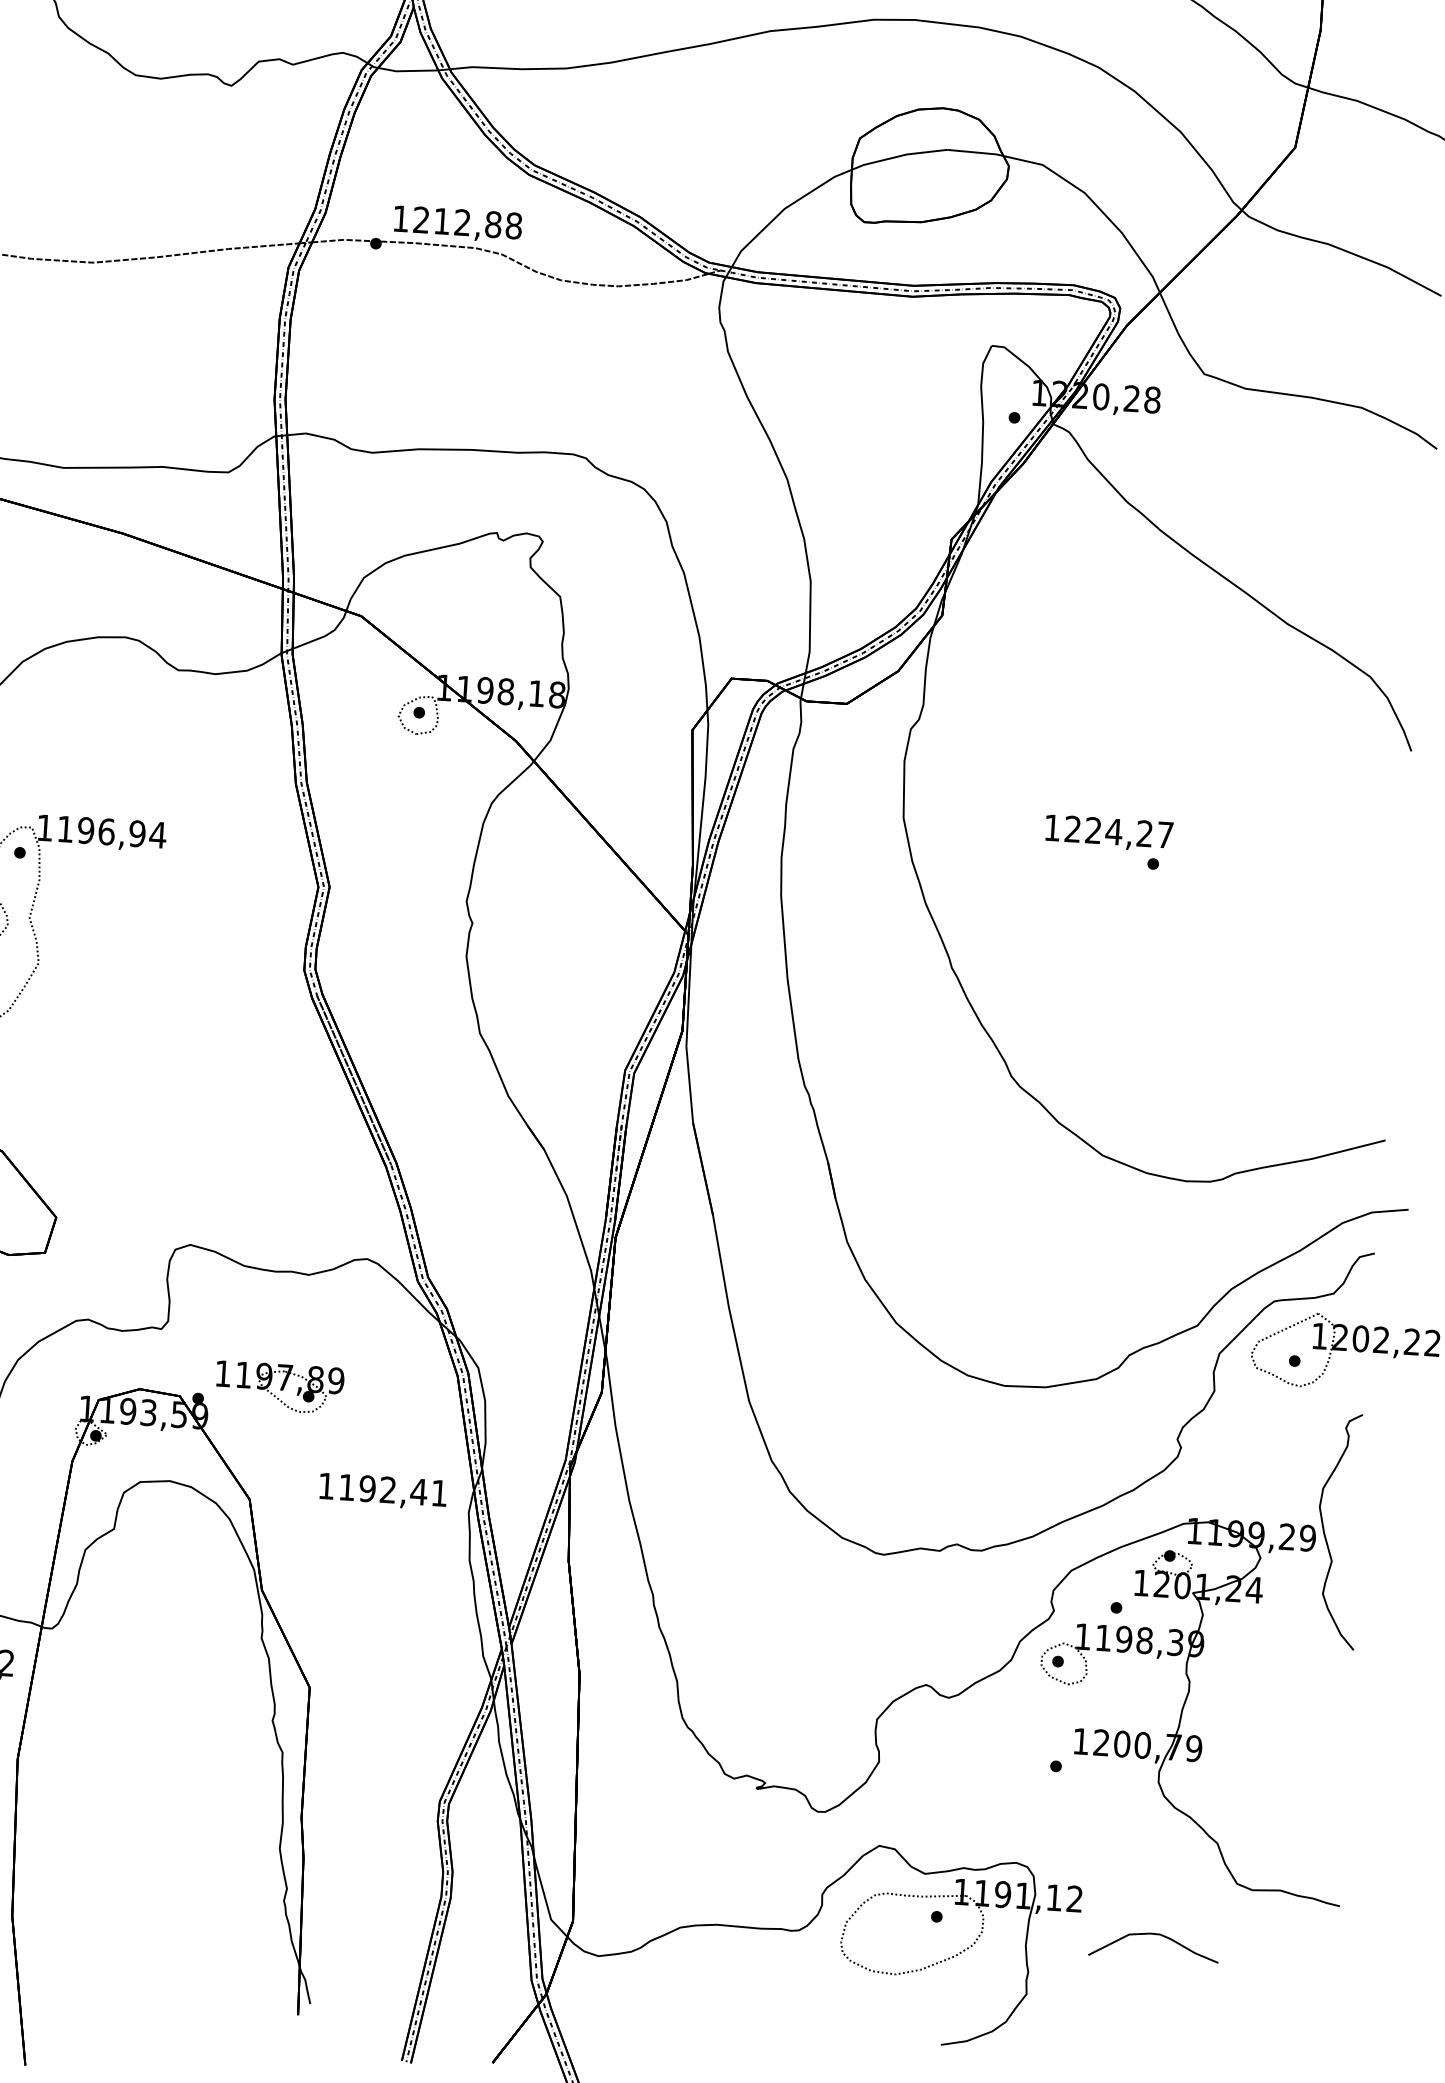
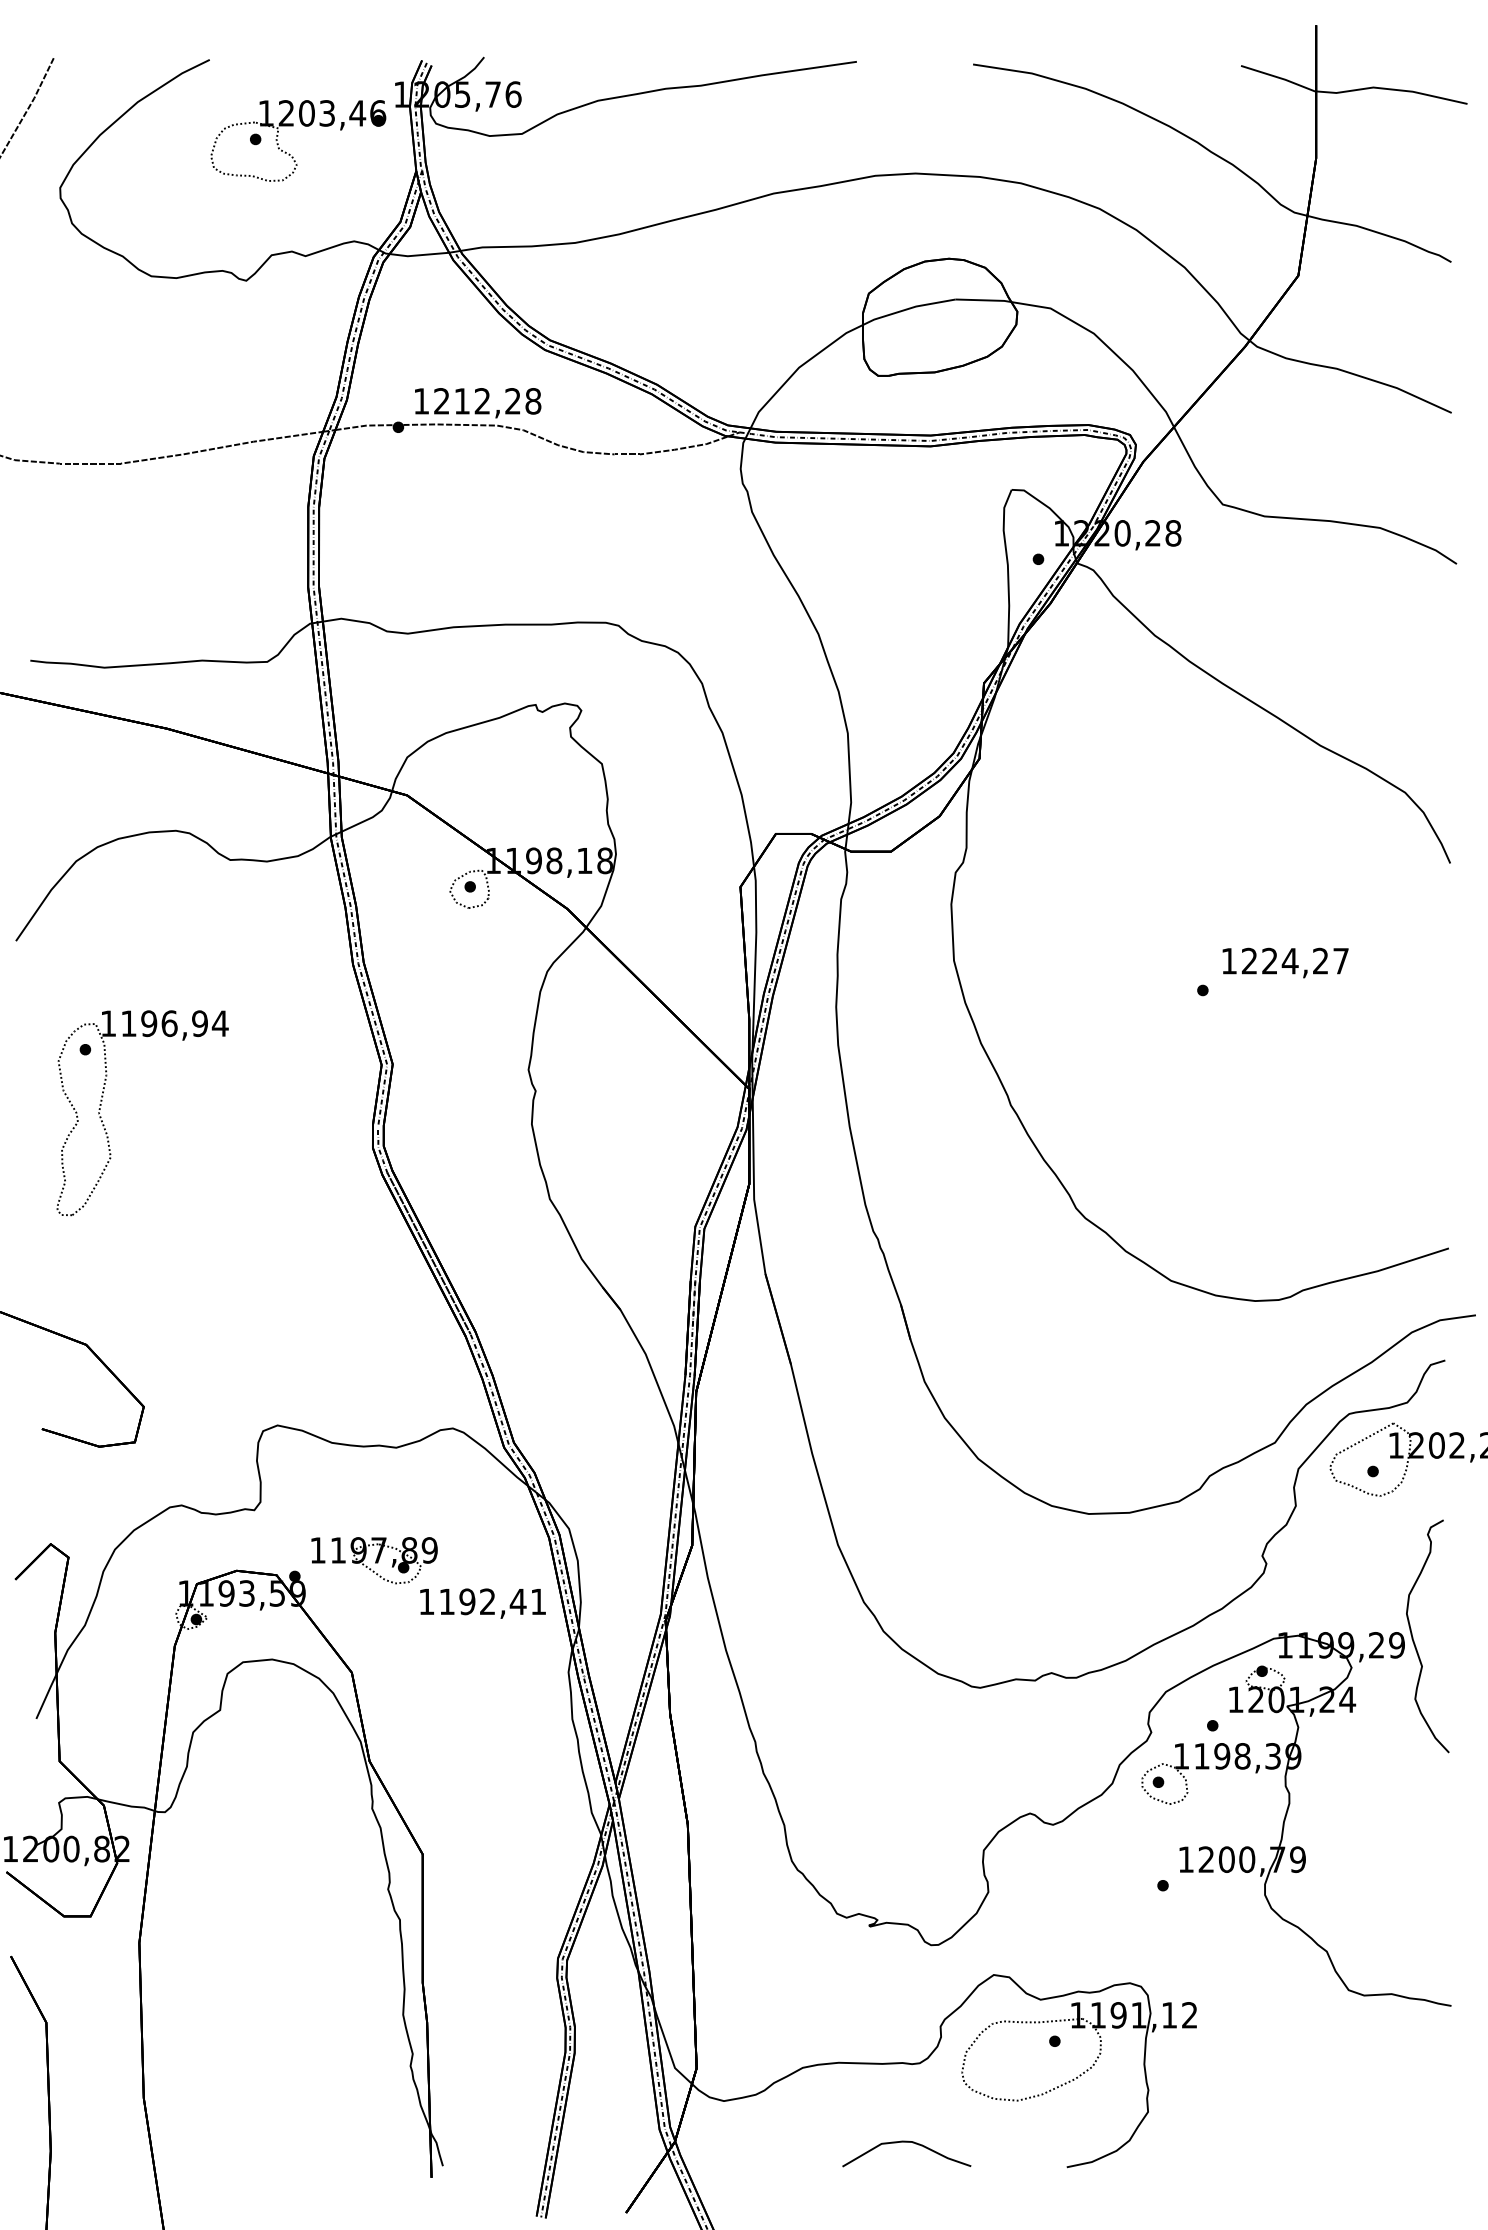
text: (492, 224) -> (512, 401), 1212,88 -> 1212,28
text: (1109, 832) -> (1285, 962), moved
text: (382, 1491) -> (482, 1603), moved
curve: (1154, 1934) -> (906, 2142), moved

